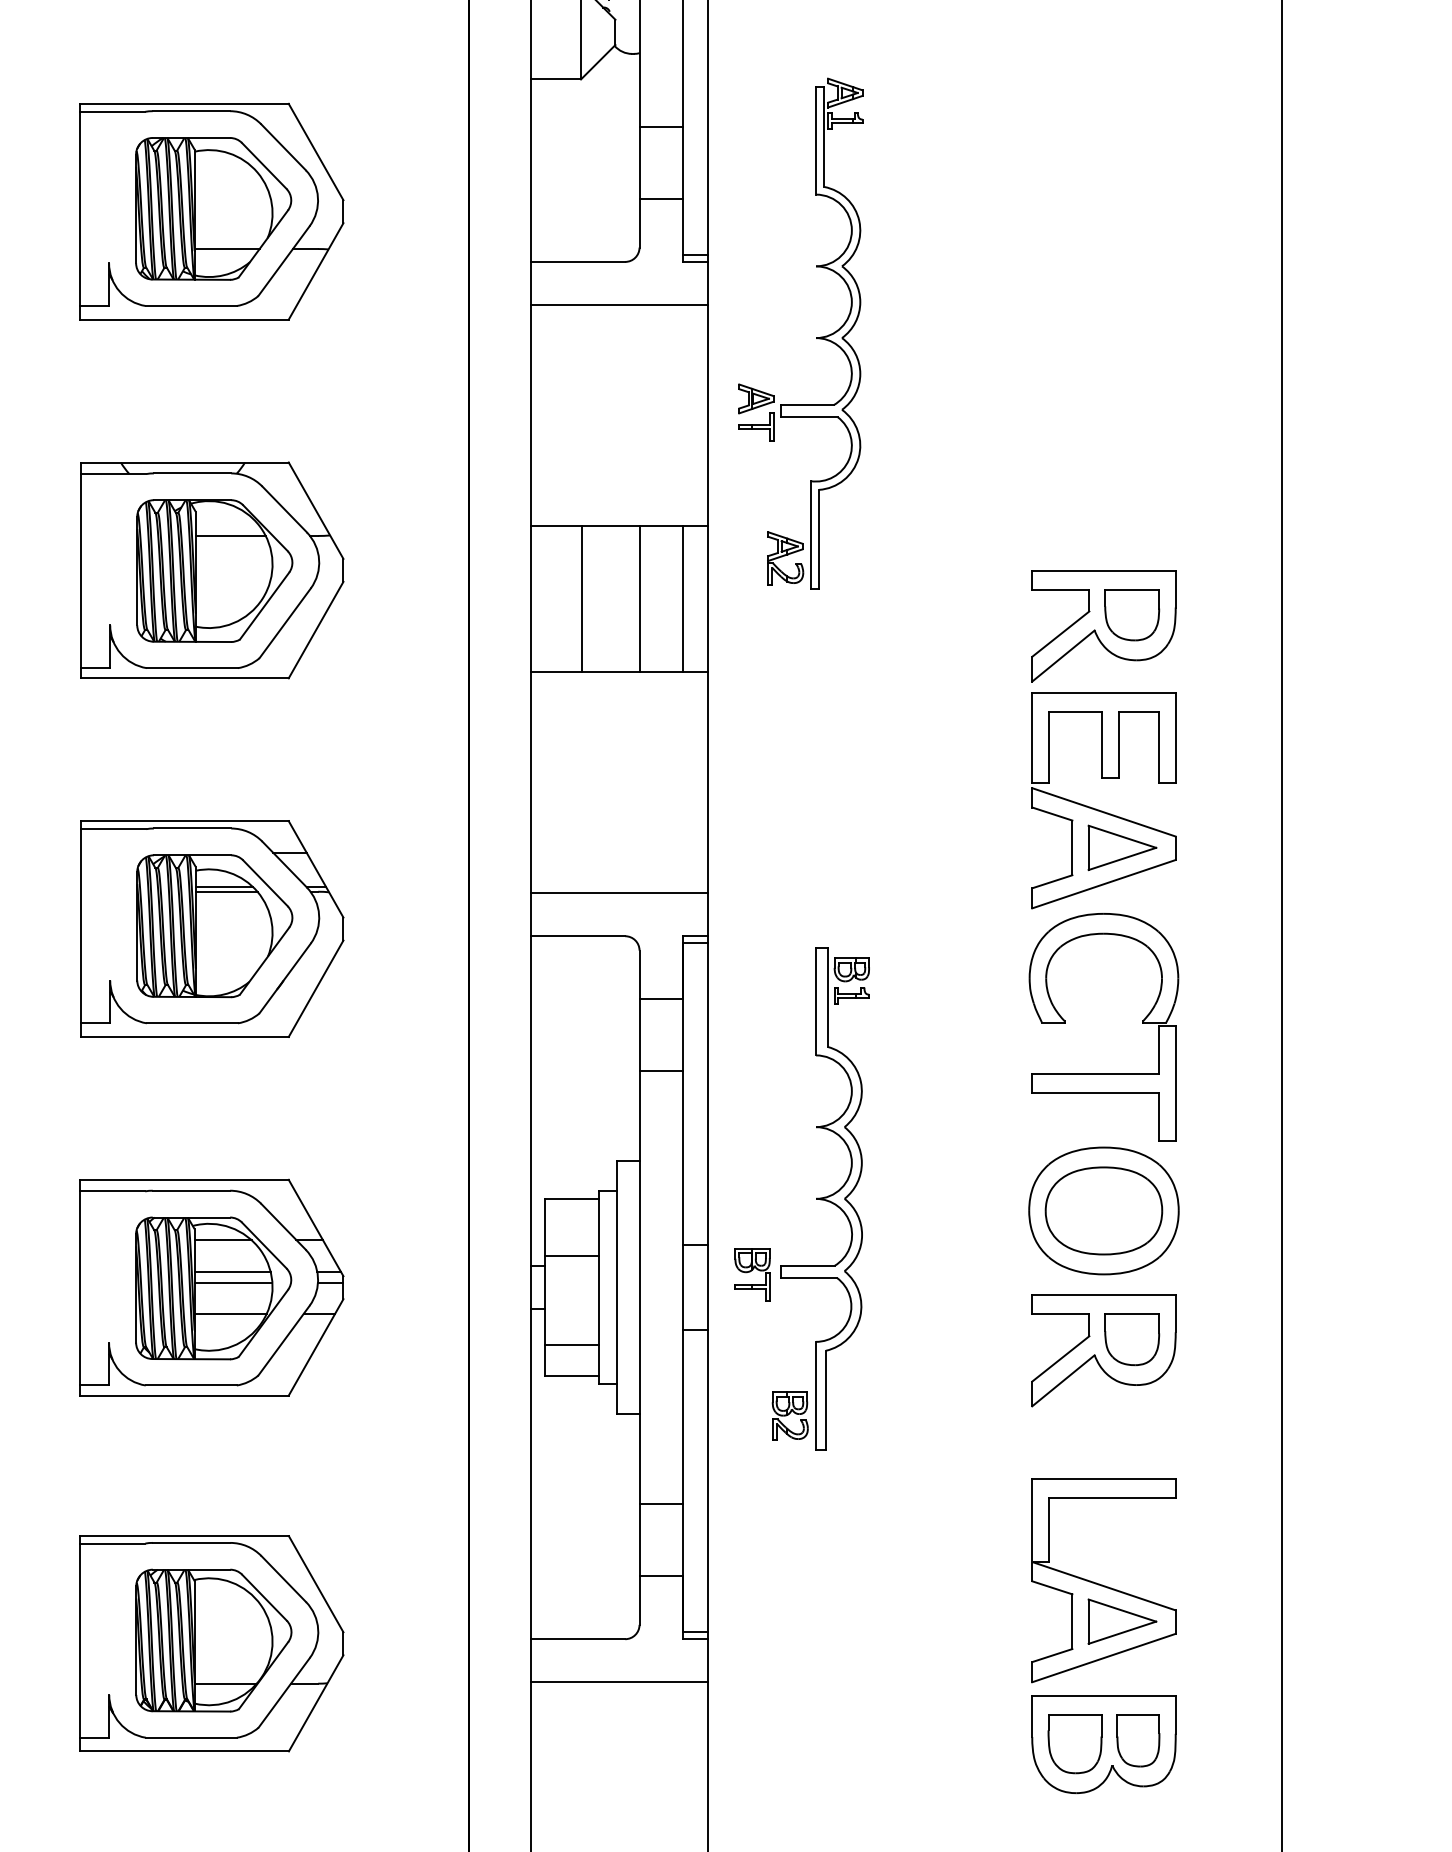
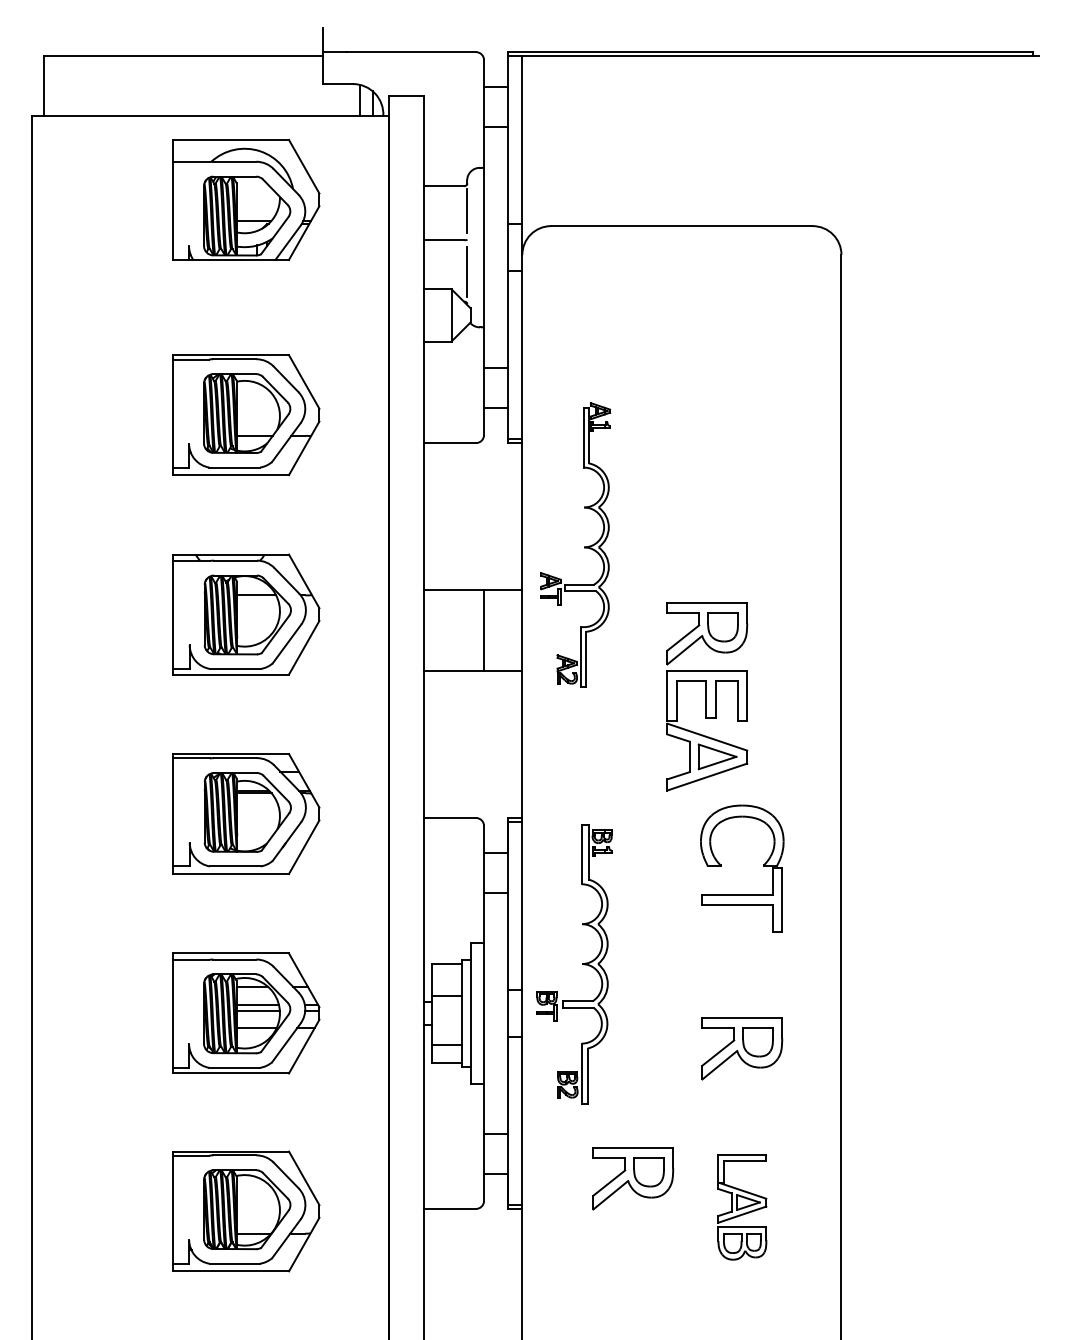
line: (618, 304) -> (472, 466), removed
part: (816, 336) -> (584, 546), moved
line: (582, 599) -> (452, 630), removed
line: (681, 599) -> (507, 630), removed
part: (1104, 739) -> (707, 696), moved
line: (618, 893) -> (472, 794), removed
part: (1102, 1210) -> (741, 970), removed
part: (908, 1584) -> (633, 1178), added
part: (1104, 1636) -> (742, 1207), size x0.6
line: (618, 1681) -> (472, 1232), removed

